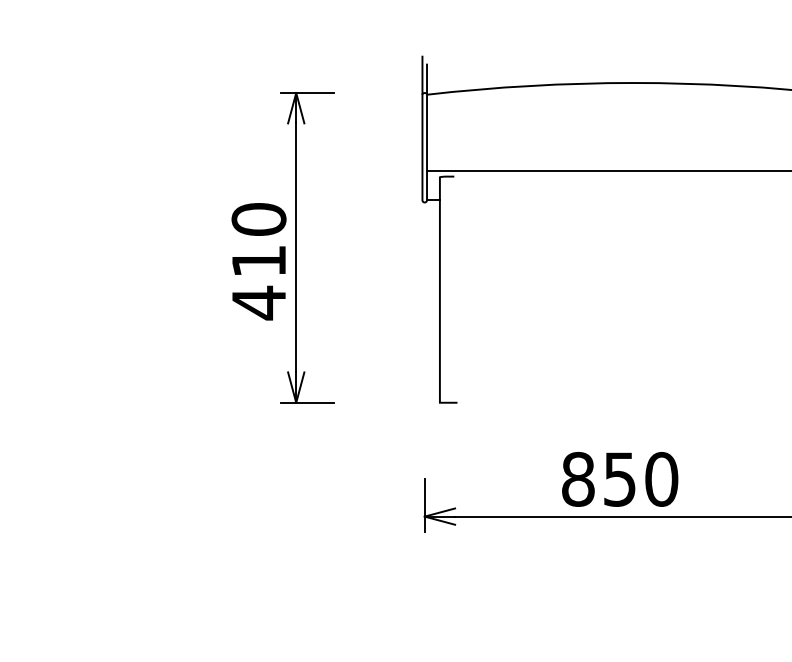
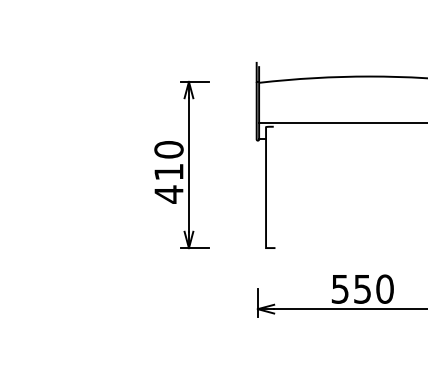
text: (578, 478) -> (340, 288), 850 -> 550

